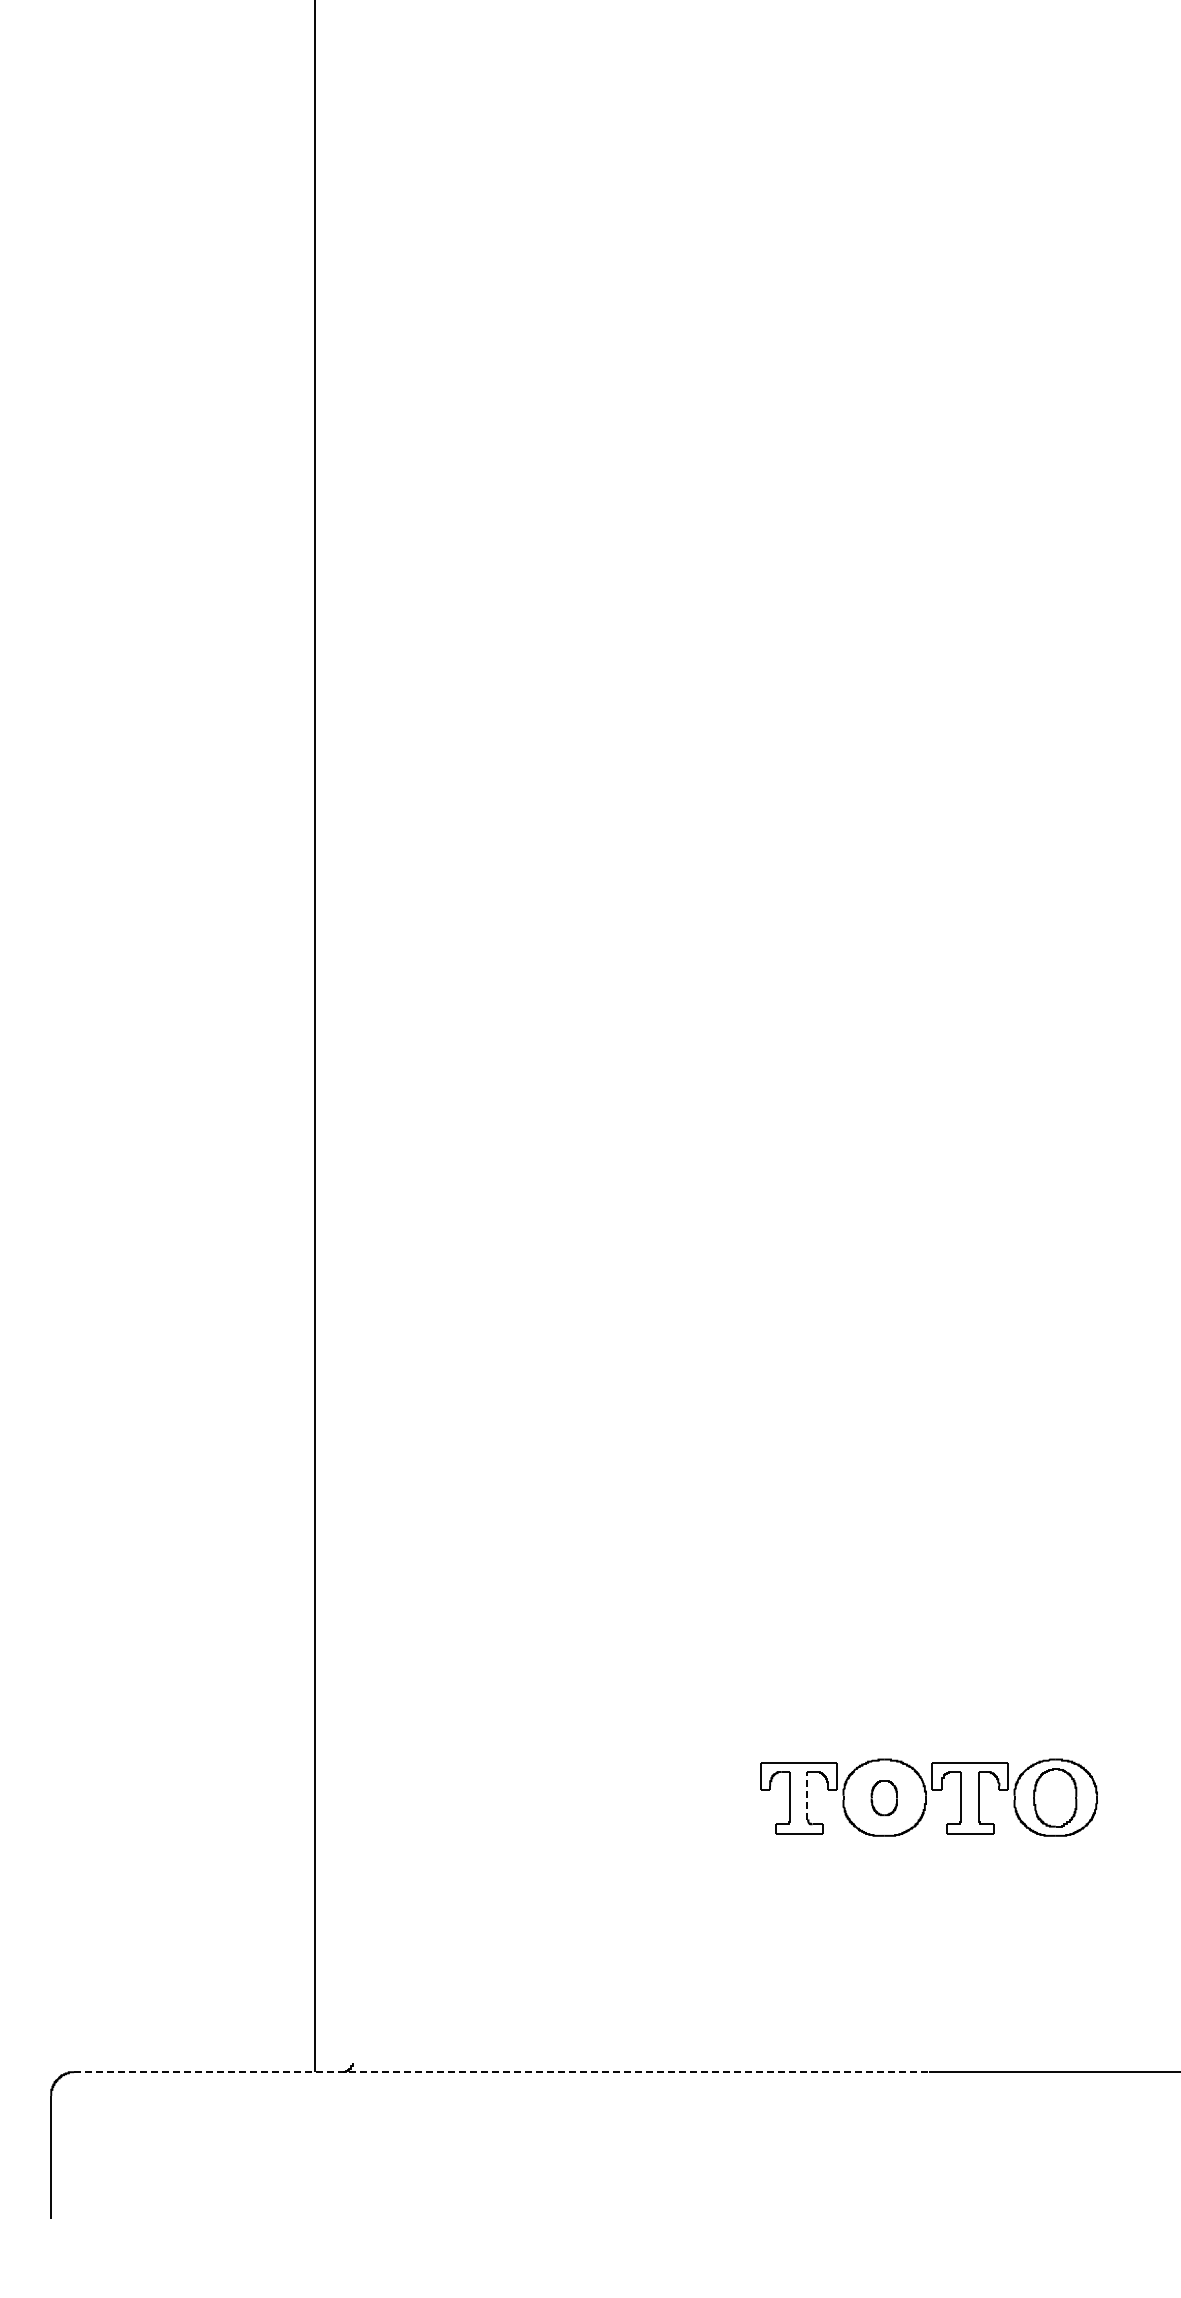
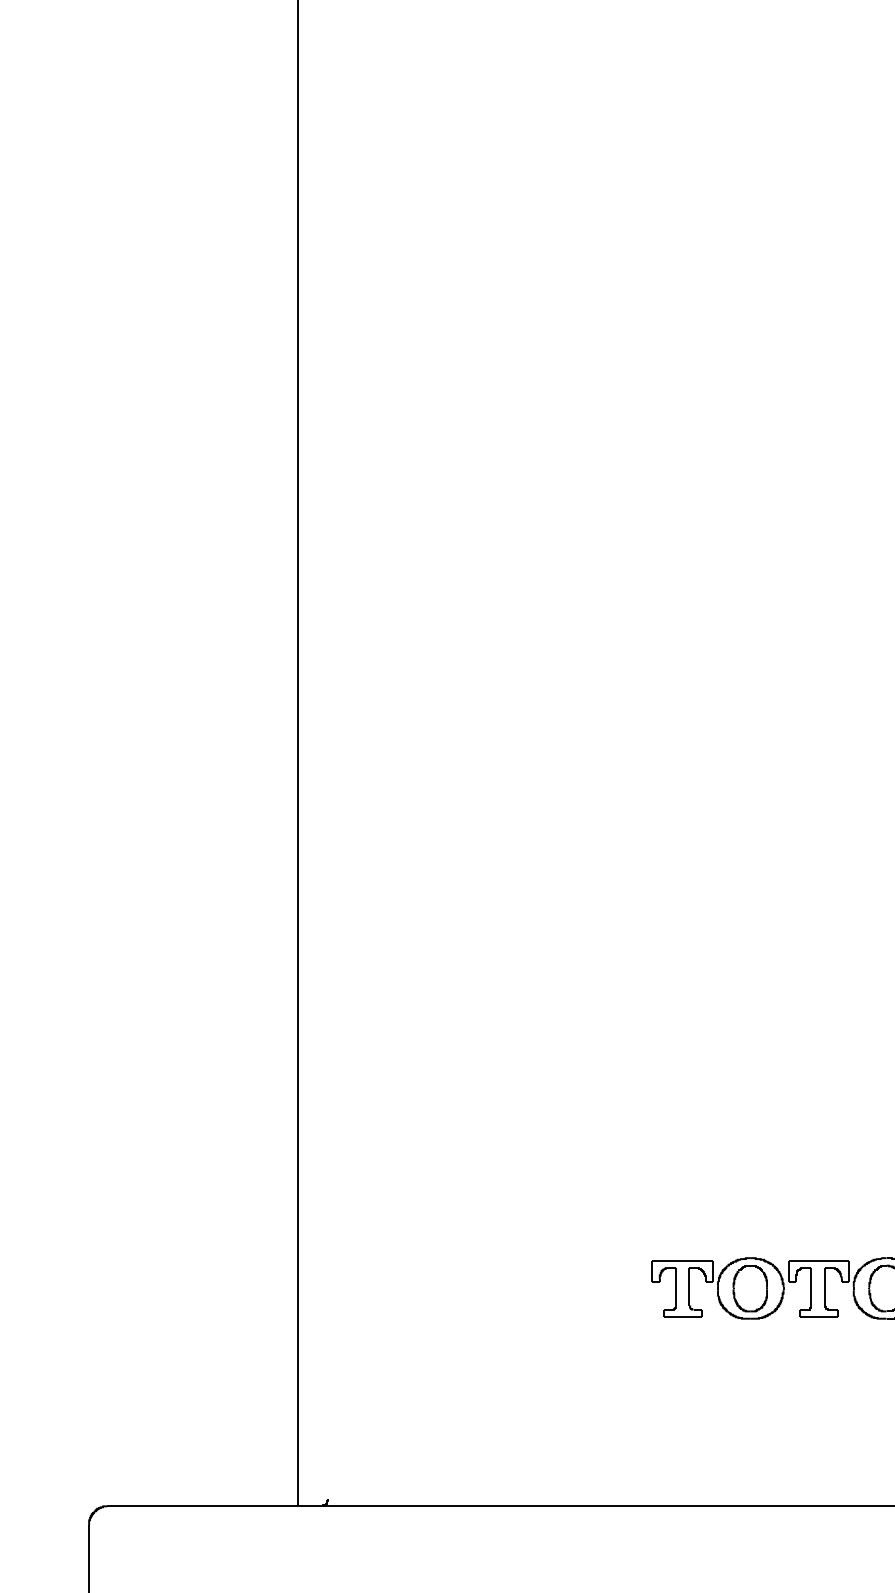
line: (807, 1795) -> (689, 1286), dashed -> solid
part: (884, 1797) -> (750, 1288), size x1.67
line: (502, 2072) -> (447, 1506), dashed -> solid

